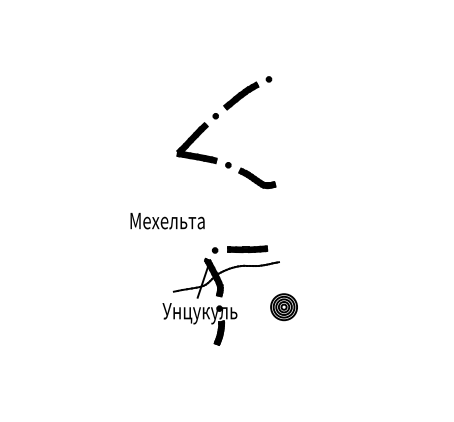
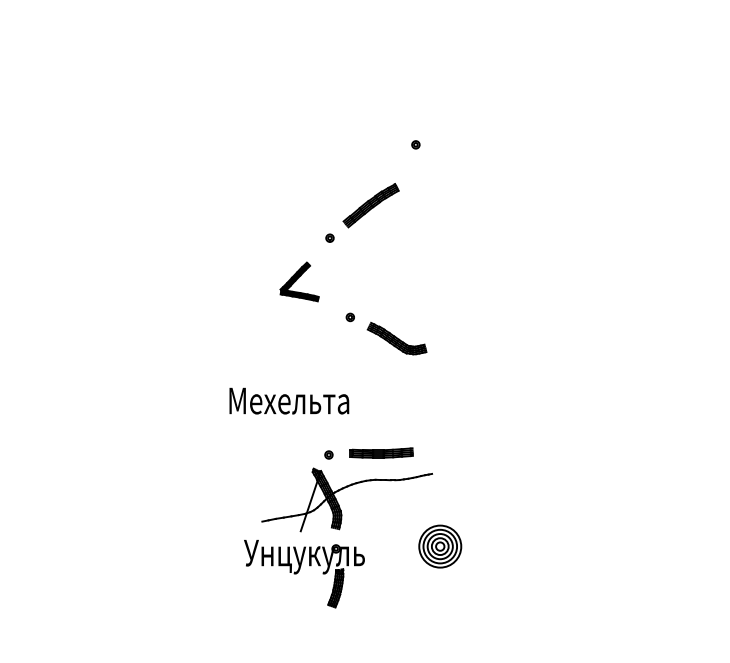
part: (268, 79) -> (415, 145), moved
part: (196, 143) -> (298, 282), size x0.6
text: (167, 220) -> (289, 400), moved

